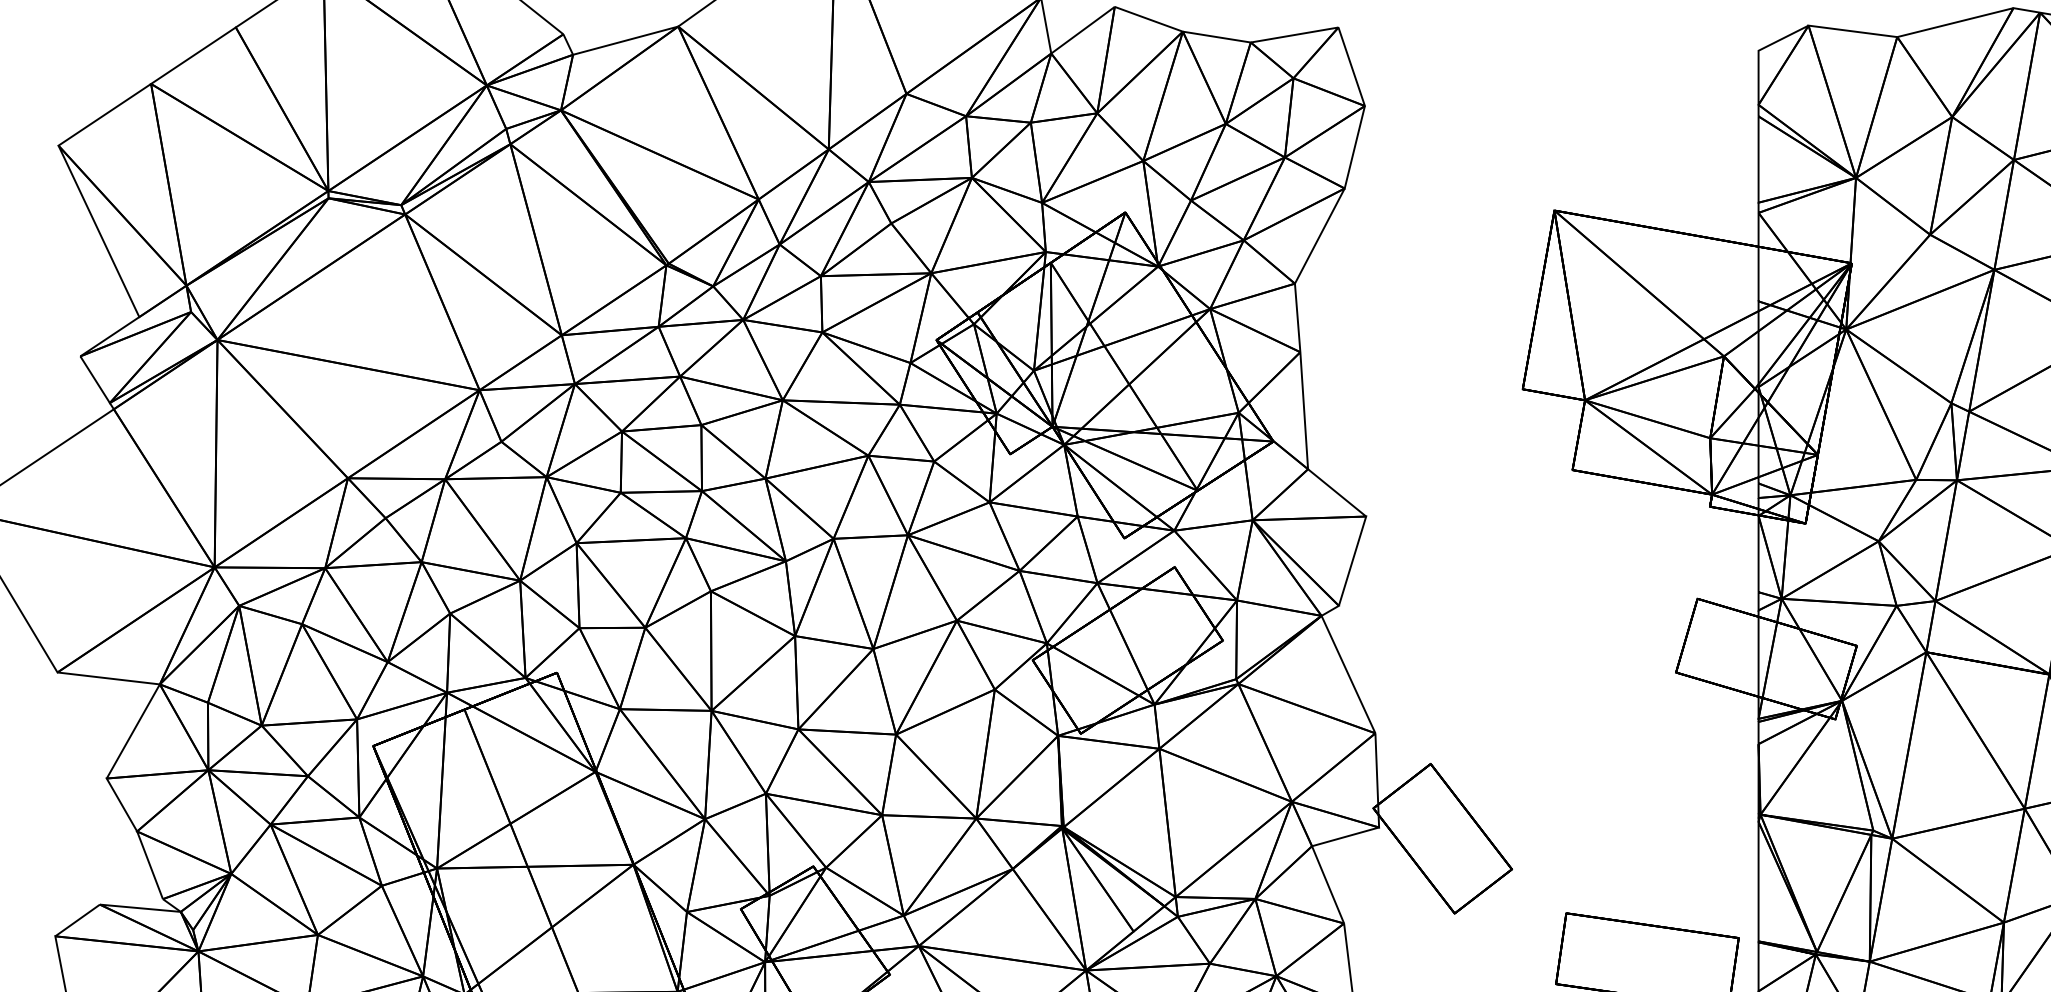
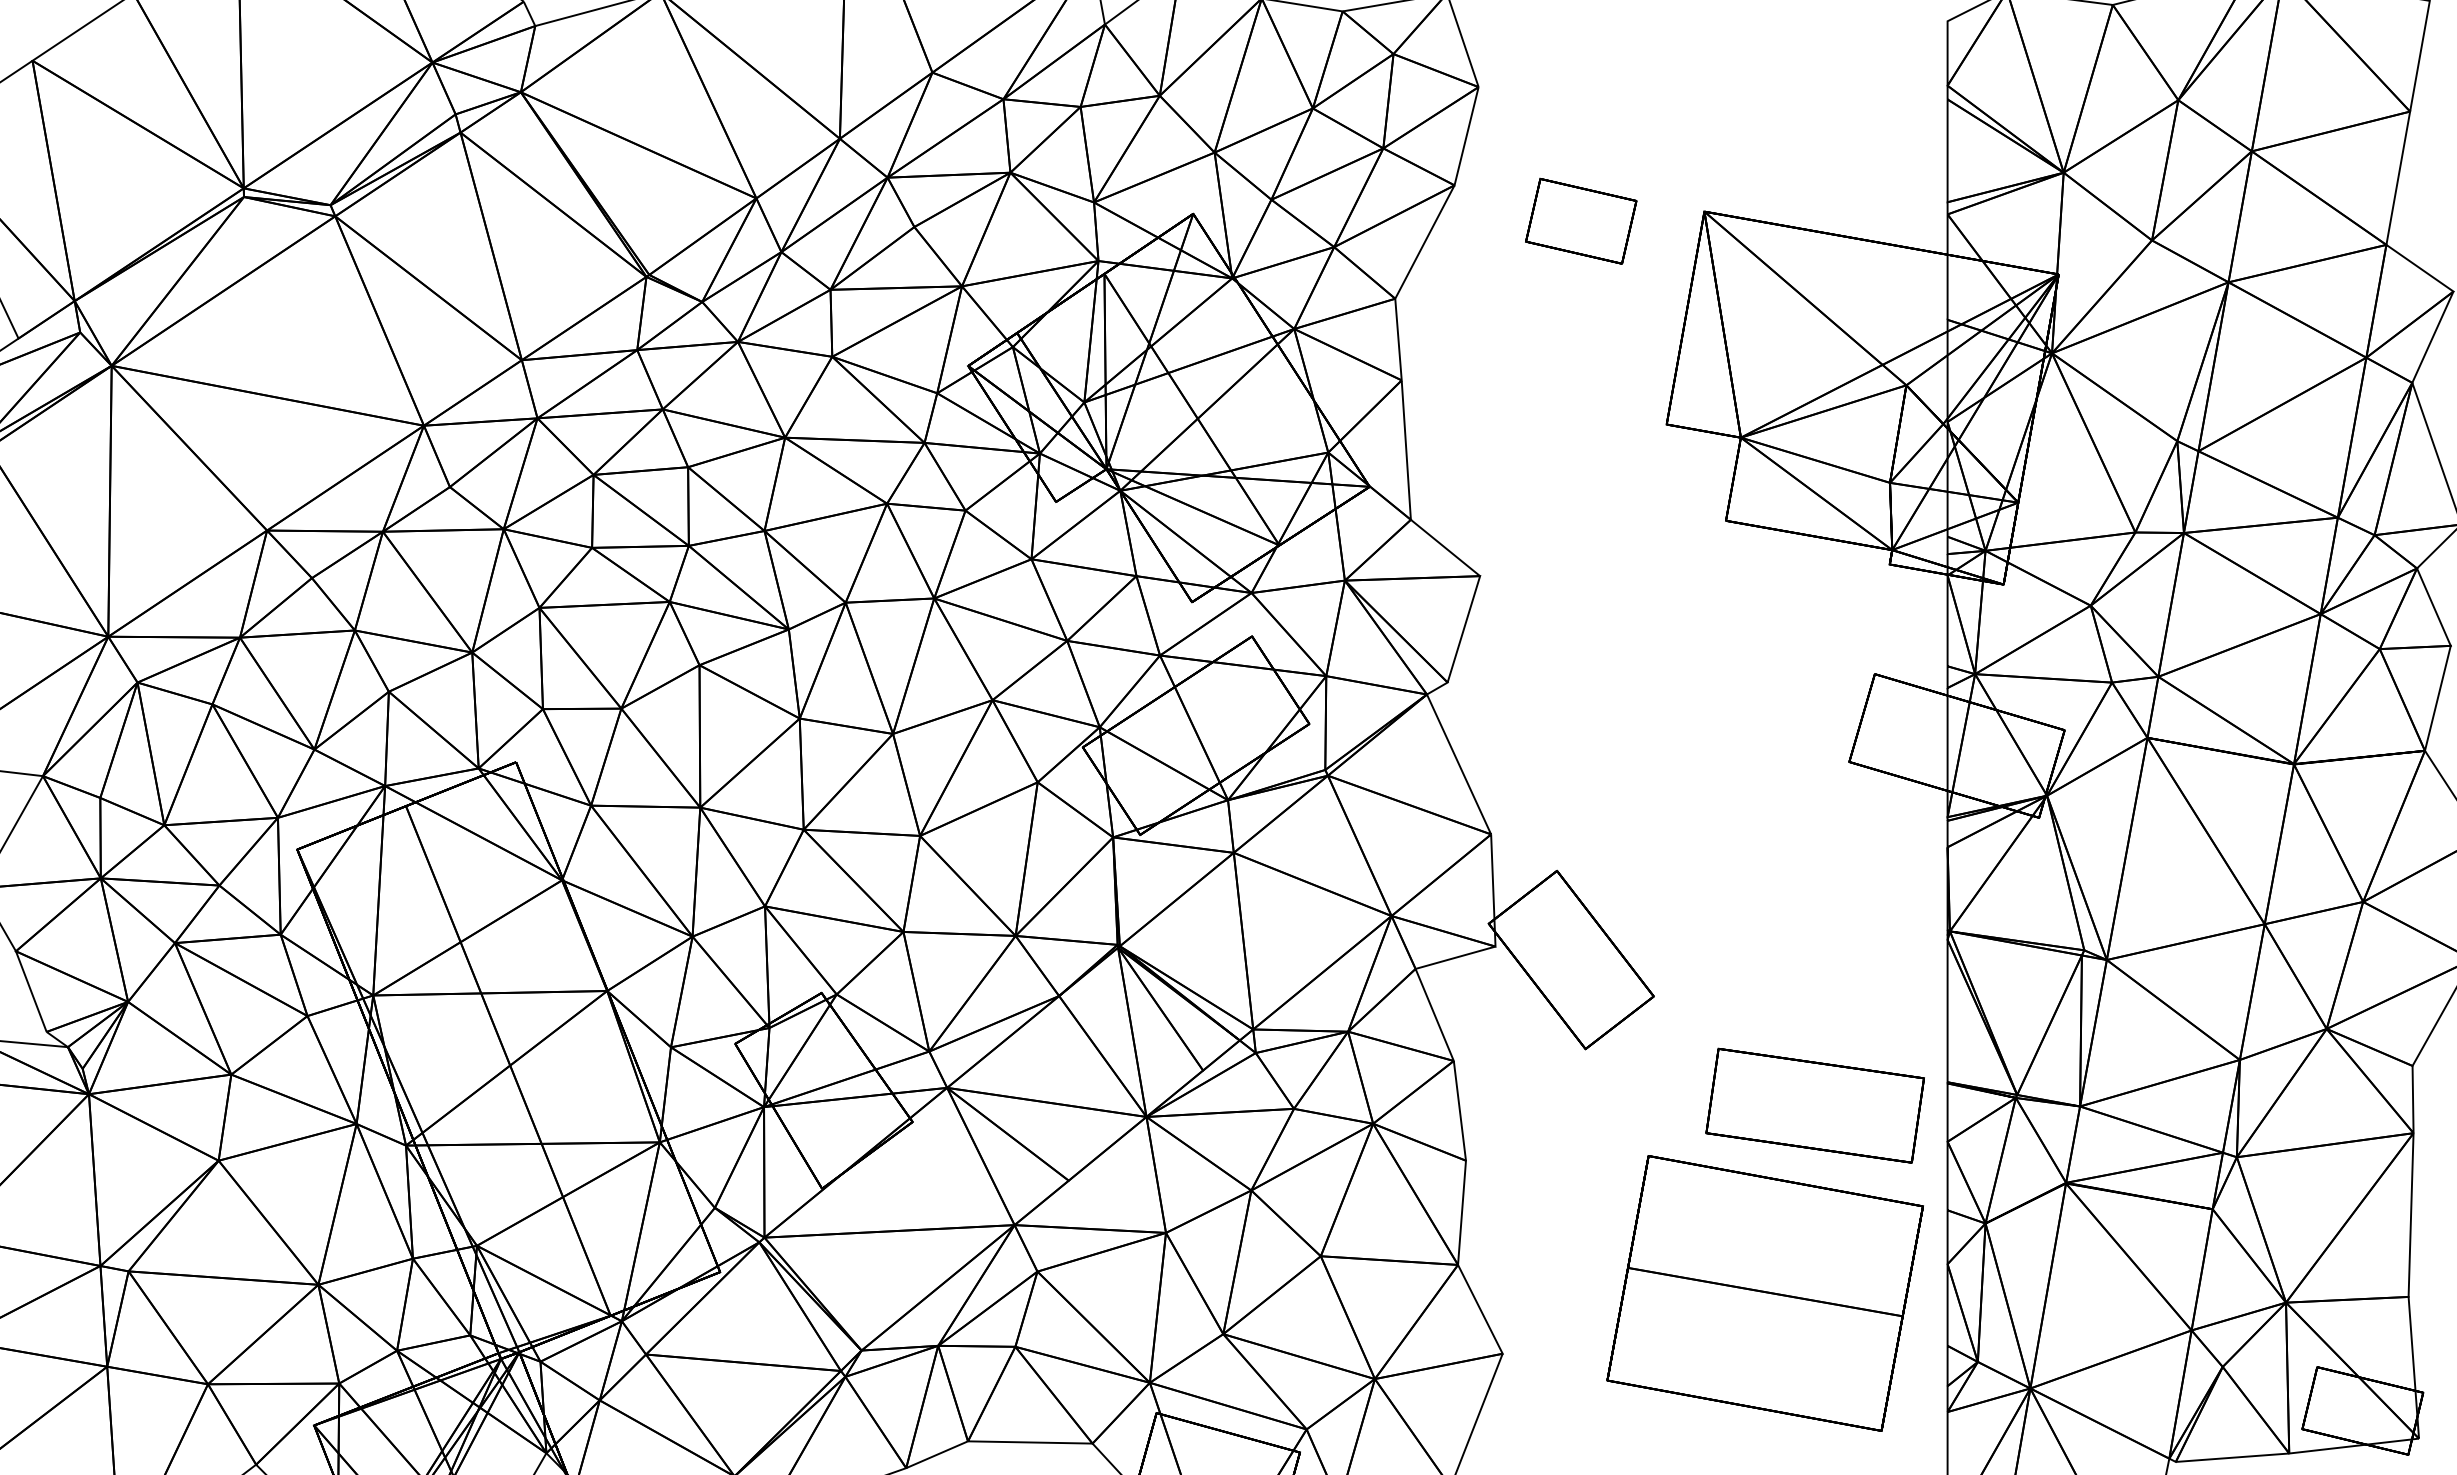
part: (1451, 218) -> (1581, 220), added

